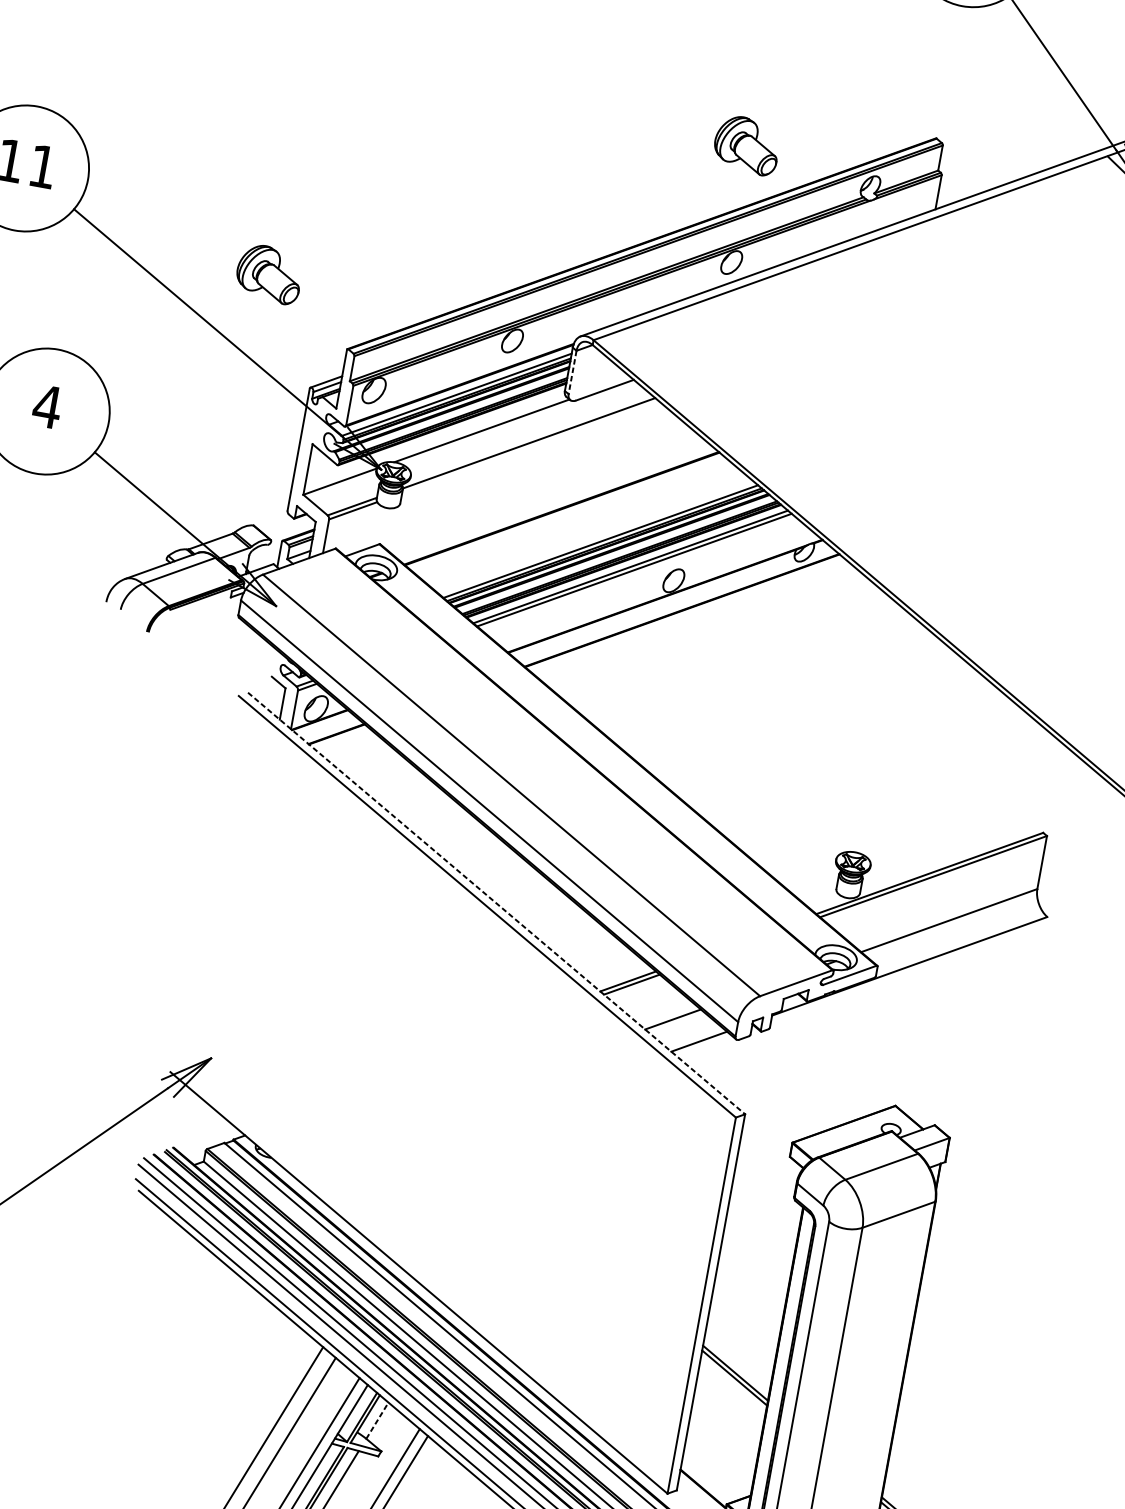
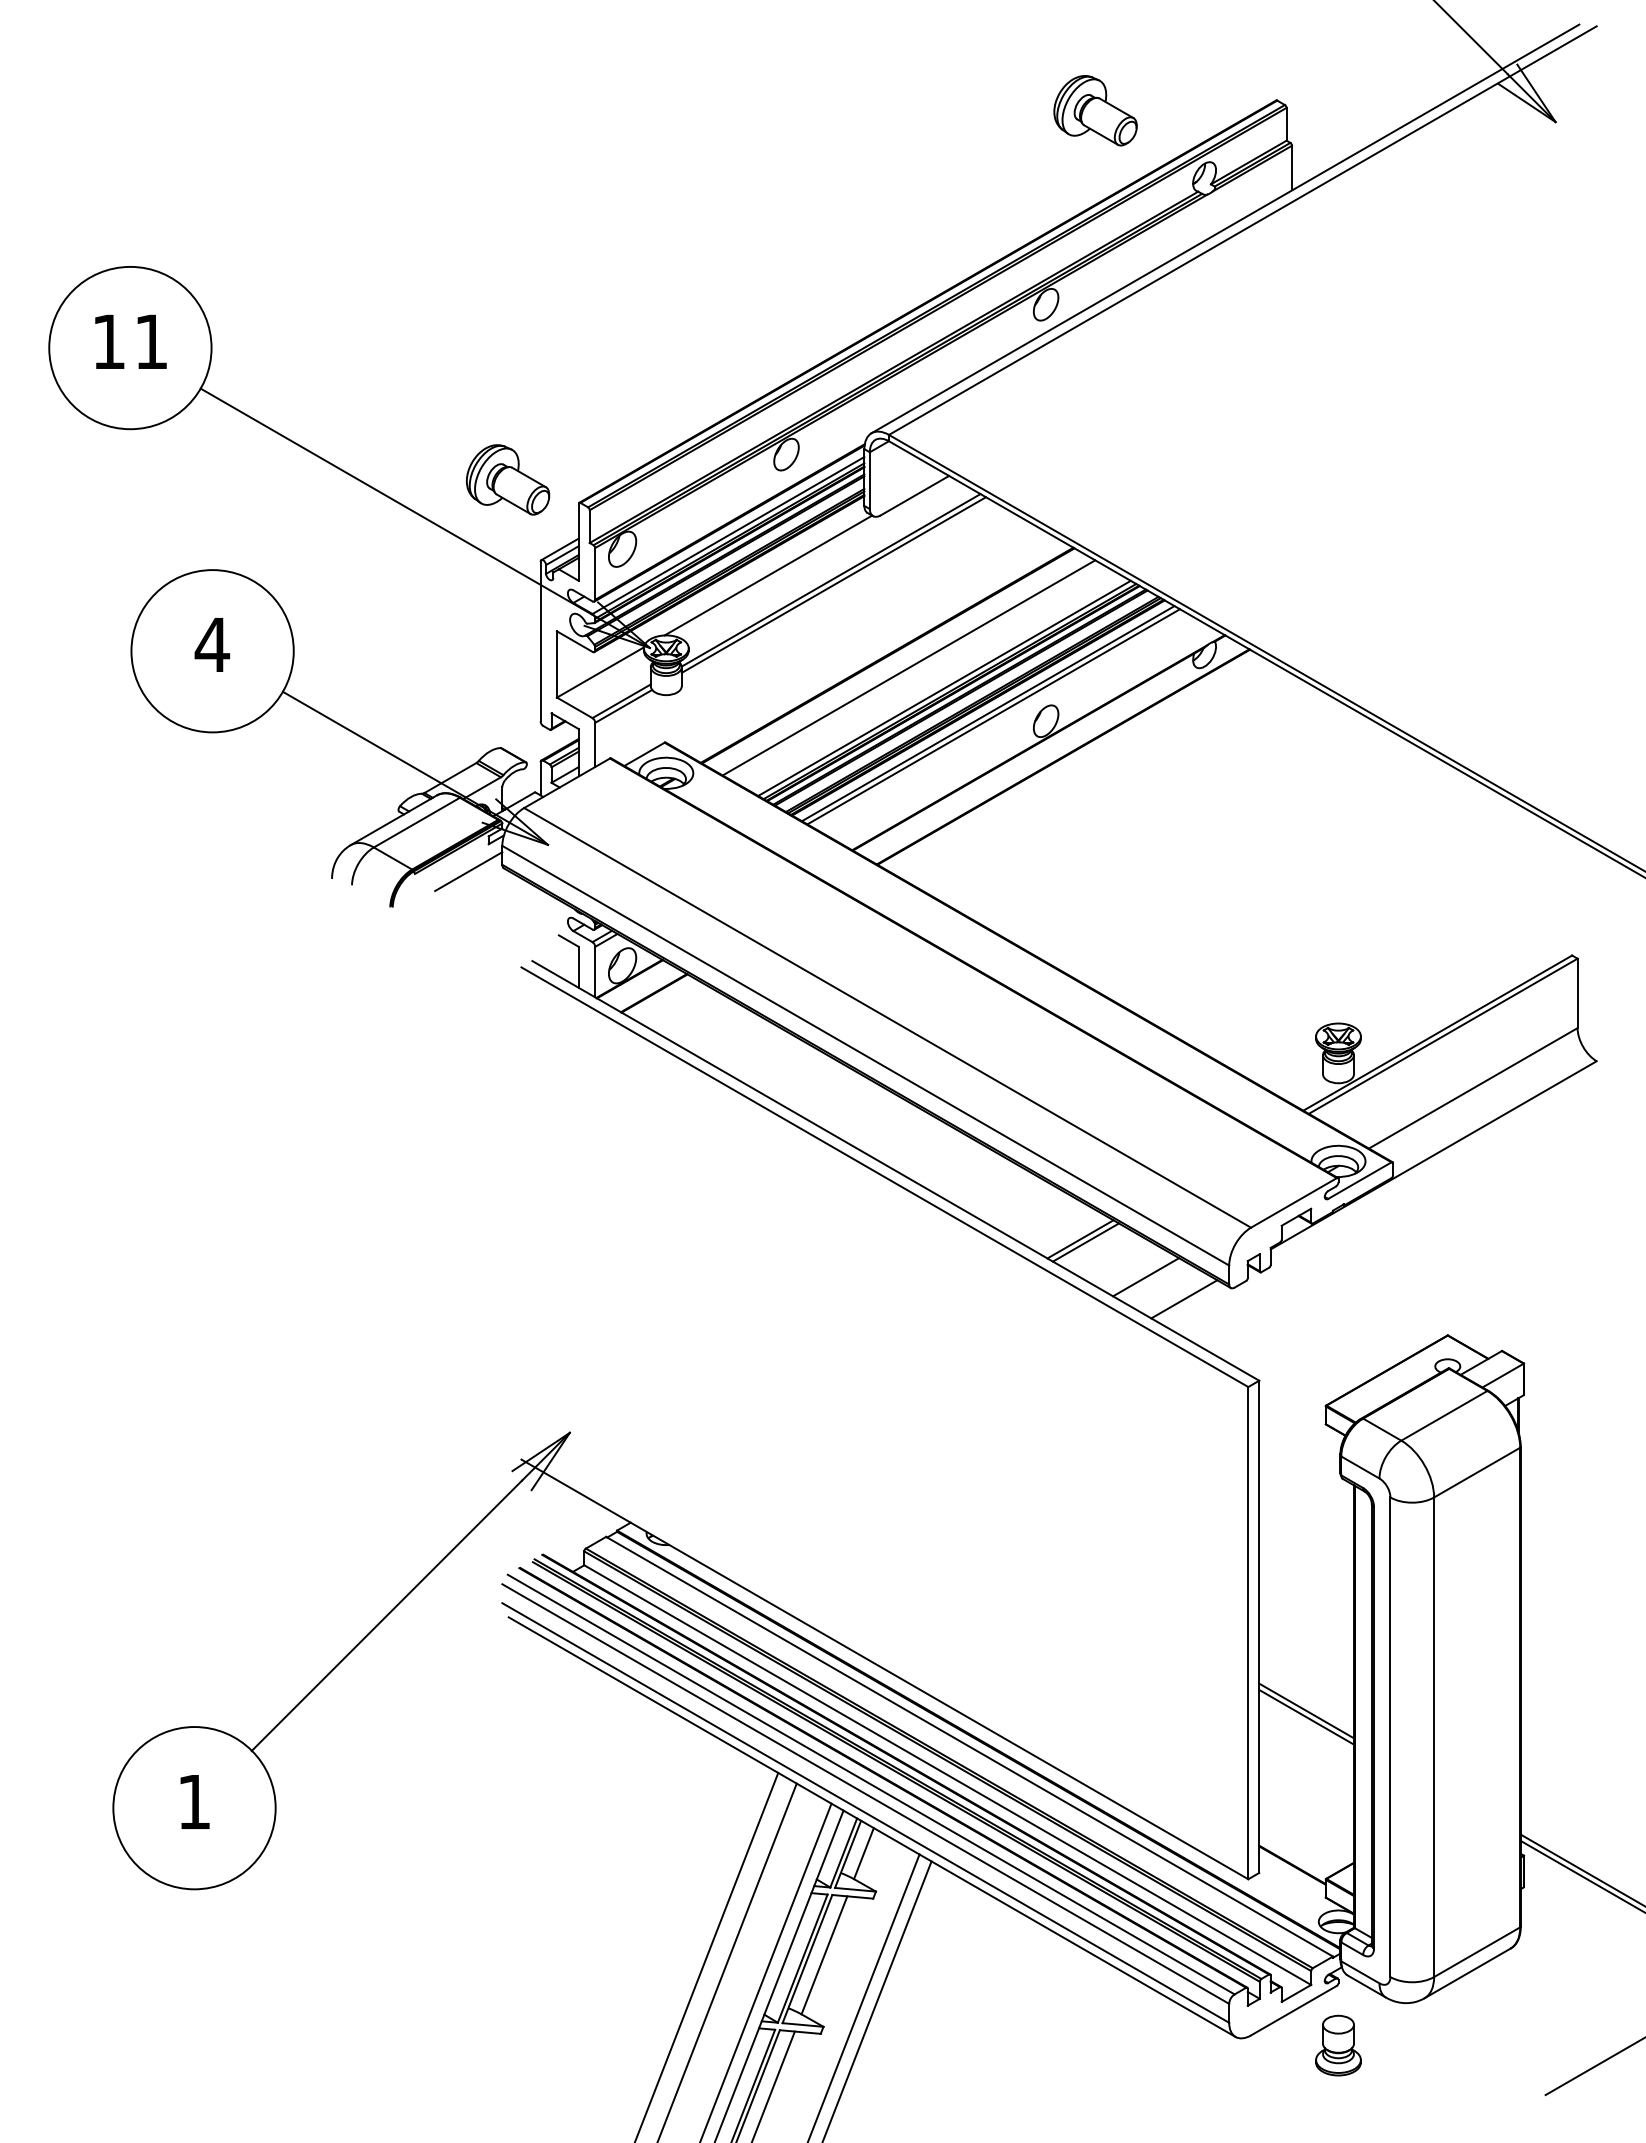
part: (747, 145) -> (1095, 110), moved
part: (269, 273) -> (508, 479), moved
line: (572, 373) -> (869, 481), dashed -> solid
line: (530, 446) -> (833, 584), added
line: (576, 520) -> (908, 667), added
line: (211, 615) -> (468, 871), added
line: (496, 903) -> (895, 1170), dashed -> solid
line: (377, 1420) -> (864, 1853), dashed -> solid

